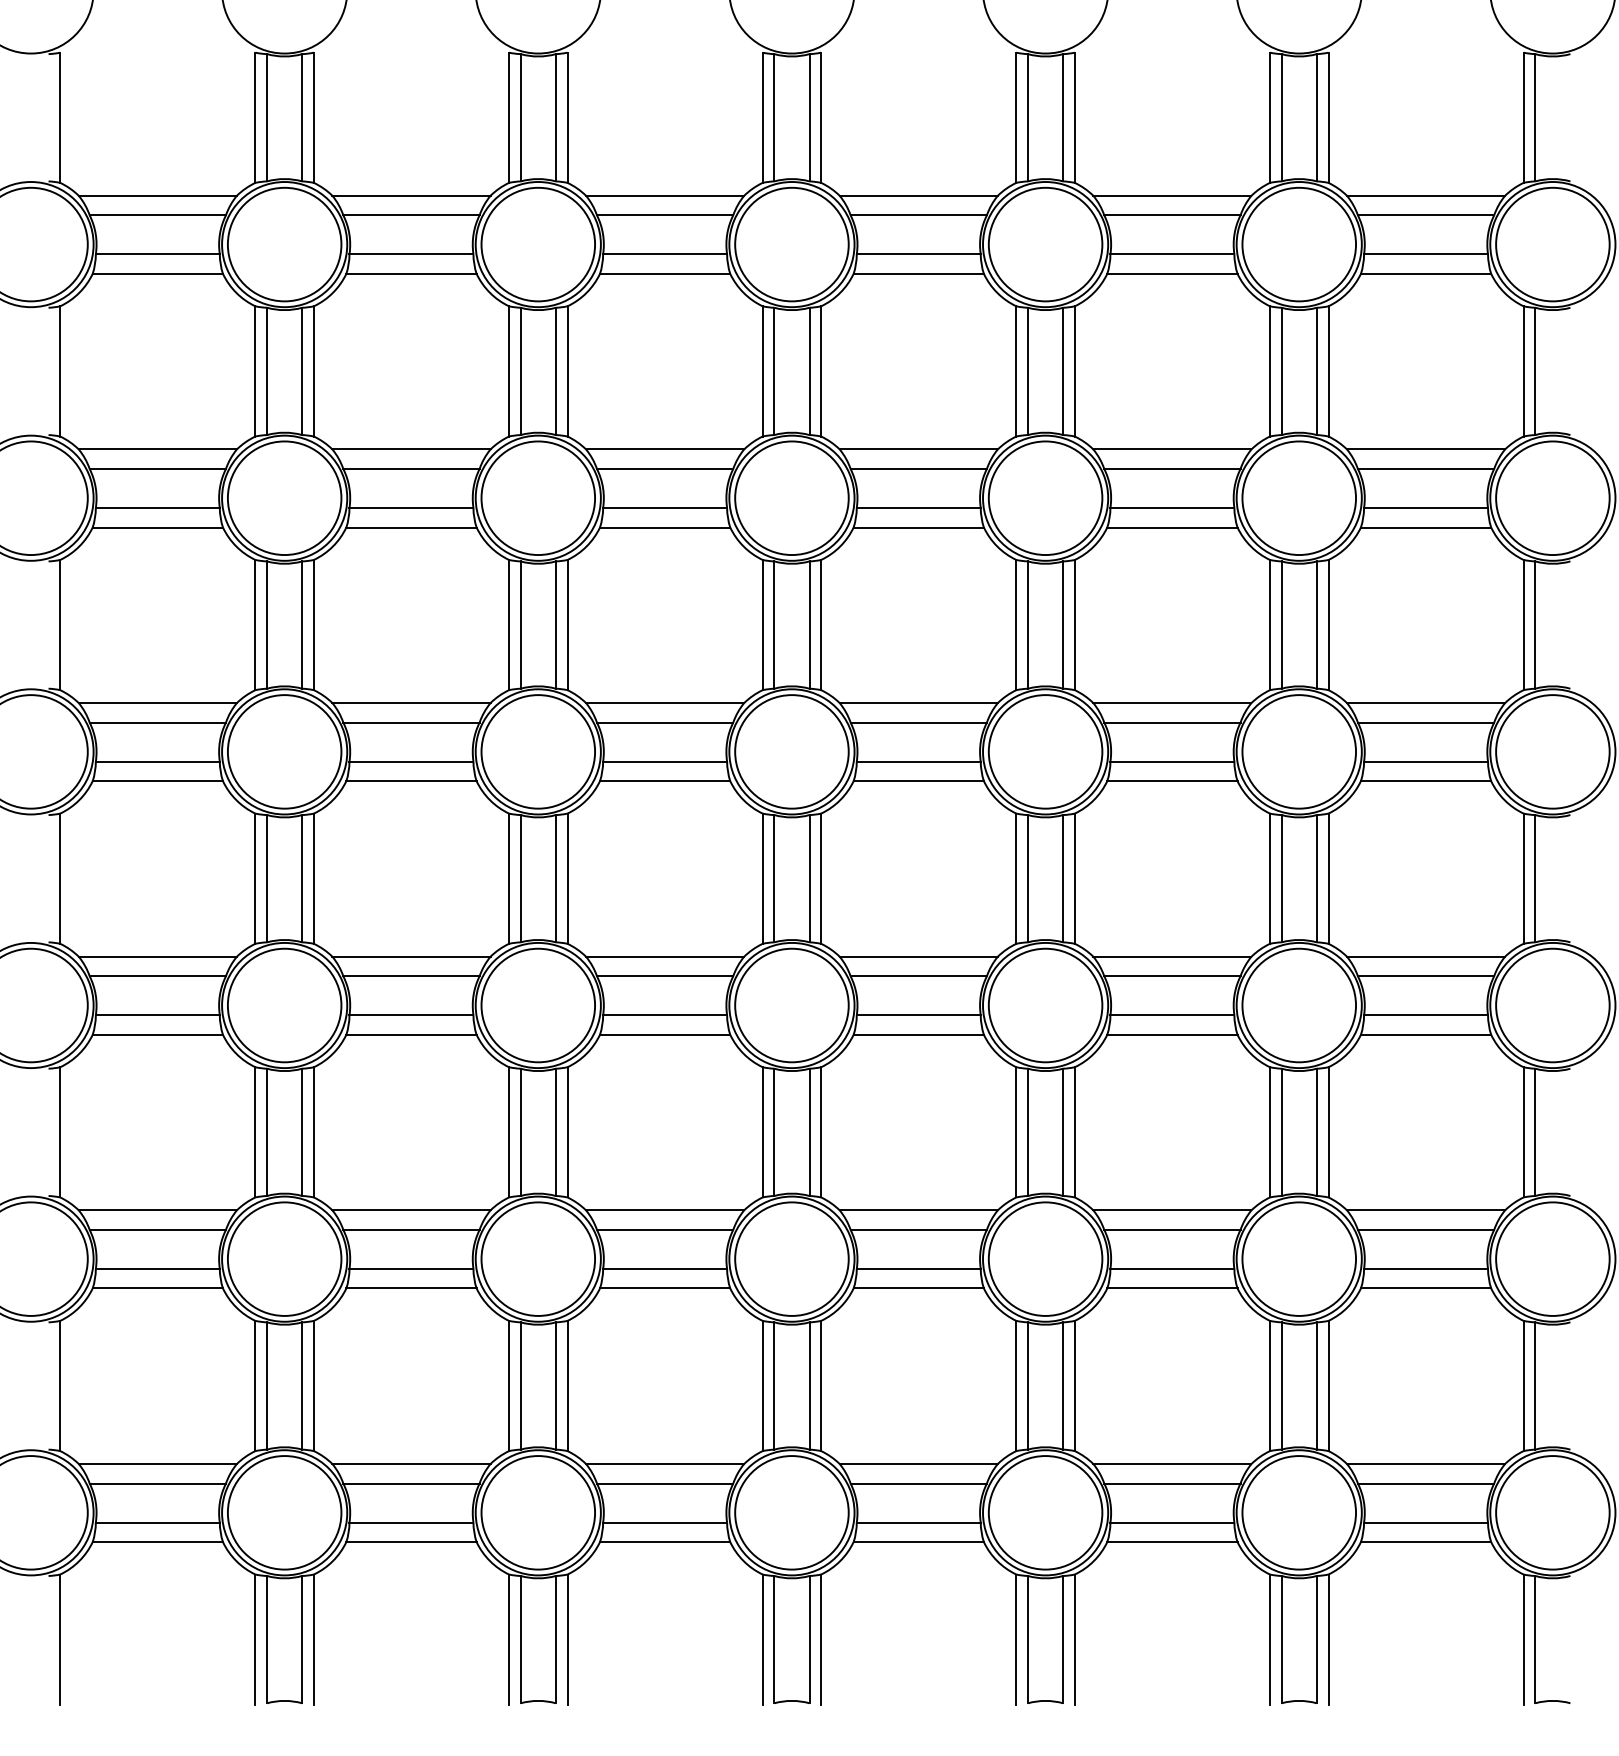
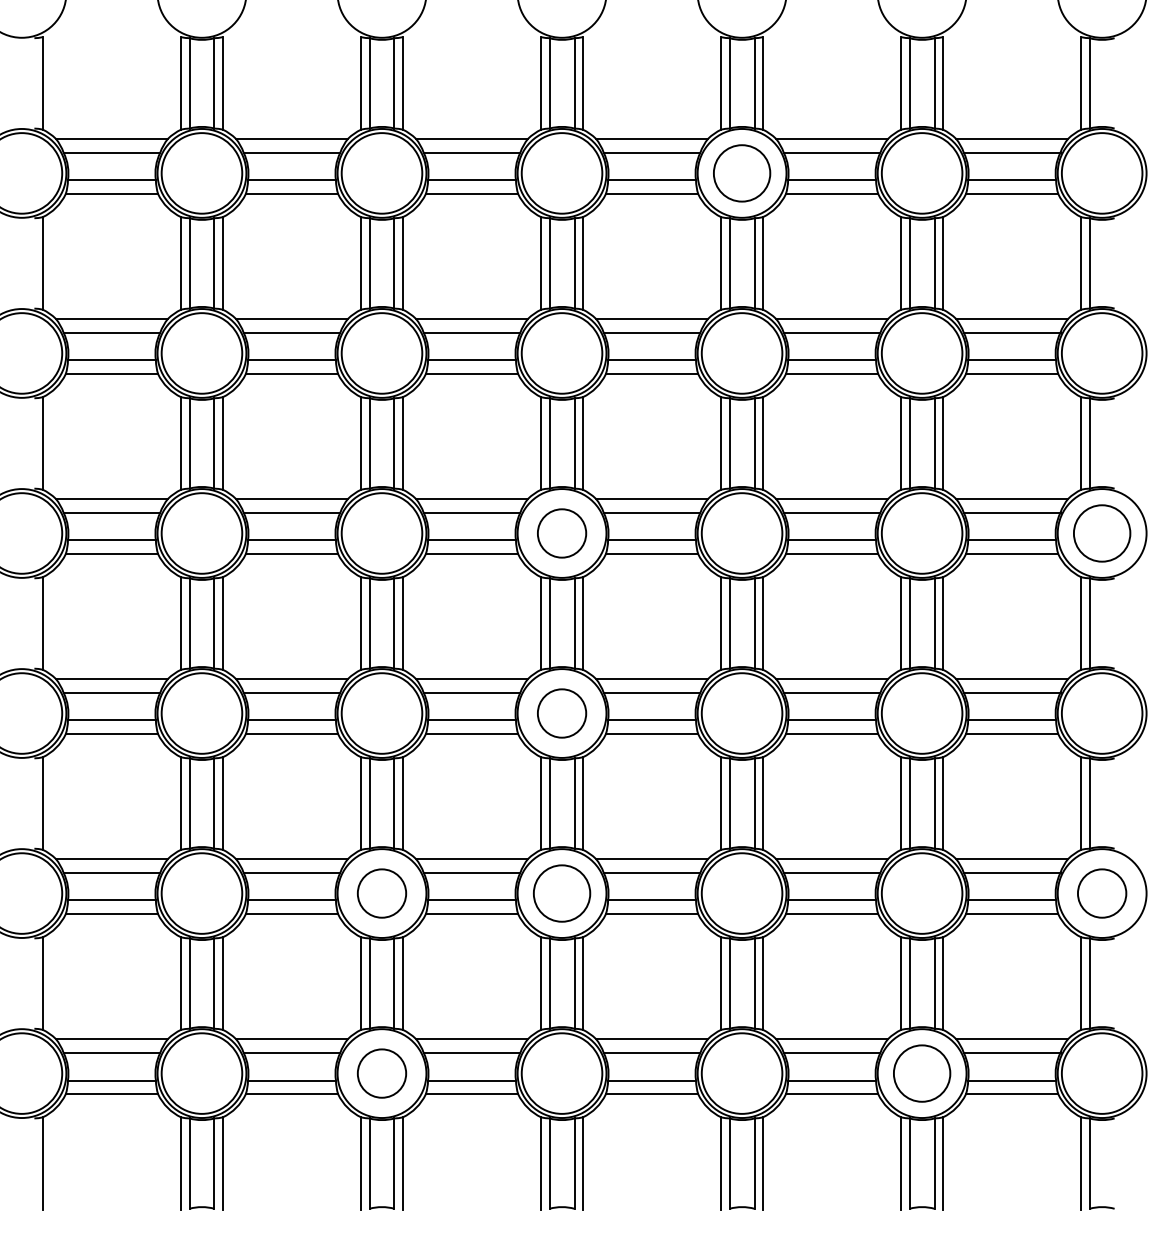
circle: (1045, 244) -> (742, 173), size x0.7
circle: (791, 751) -> (561, 533), size x0.6
circle: (1552, 751) -> (1101, 533), size x0.7
circle: (791, 1005) -> (561, 713), size x0.6
circle: (538, 1258) -> (382, 893), size x0.6
circle: (791, 1258) -> (561, 893), size x0.7
circle: (1552, 1258) -> (1101, 893), size x0.6
circle: (538, 1512) -> (382, 1073), size x0.6
circle: (1299, 1512) -> (922, 1073), size x0.7

